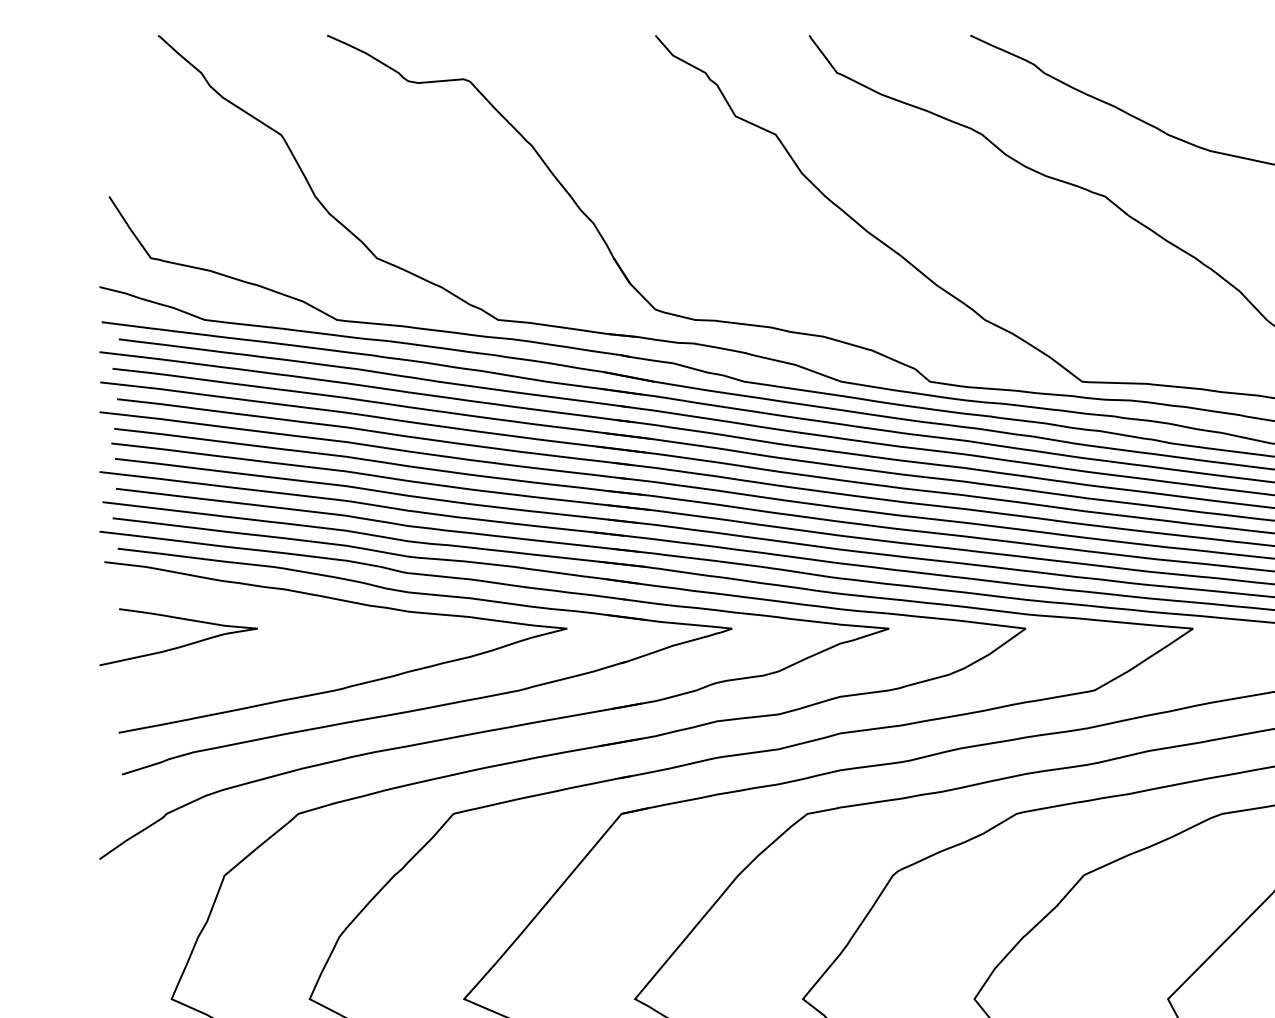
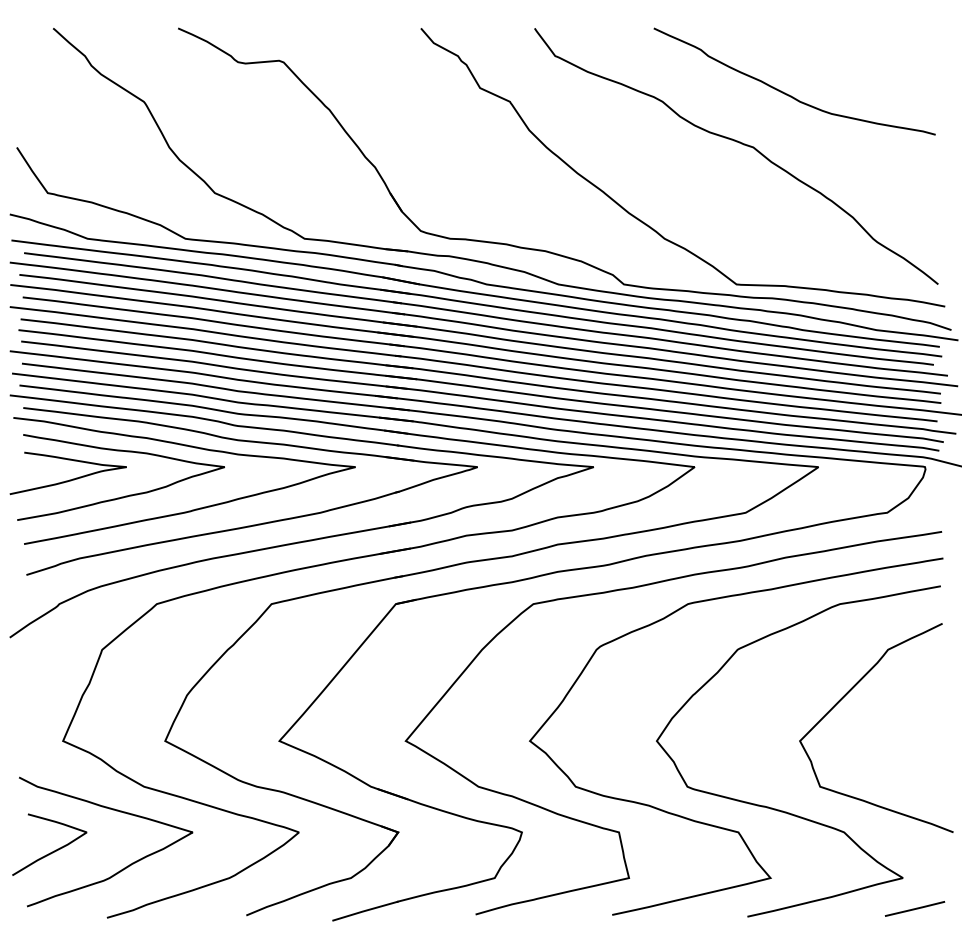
curve: (255, 667) -> (125, 495), added

